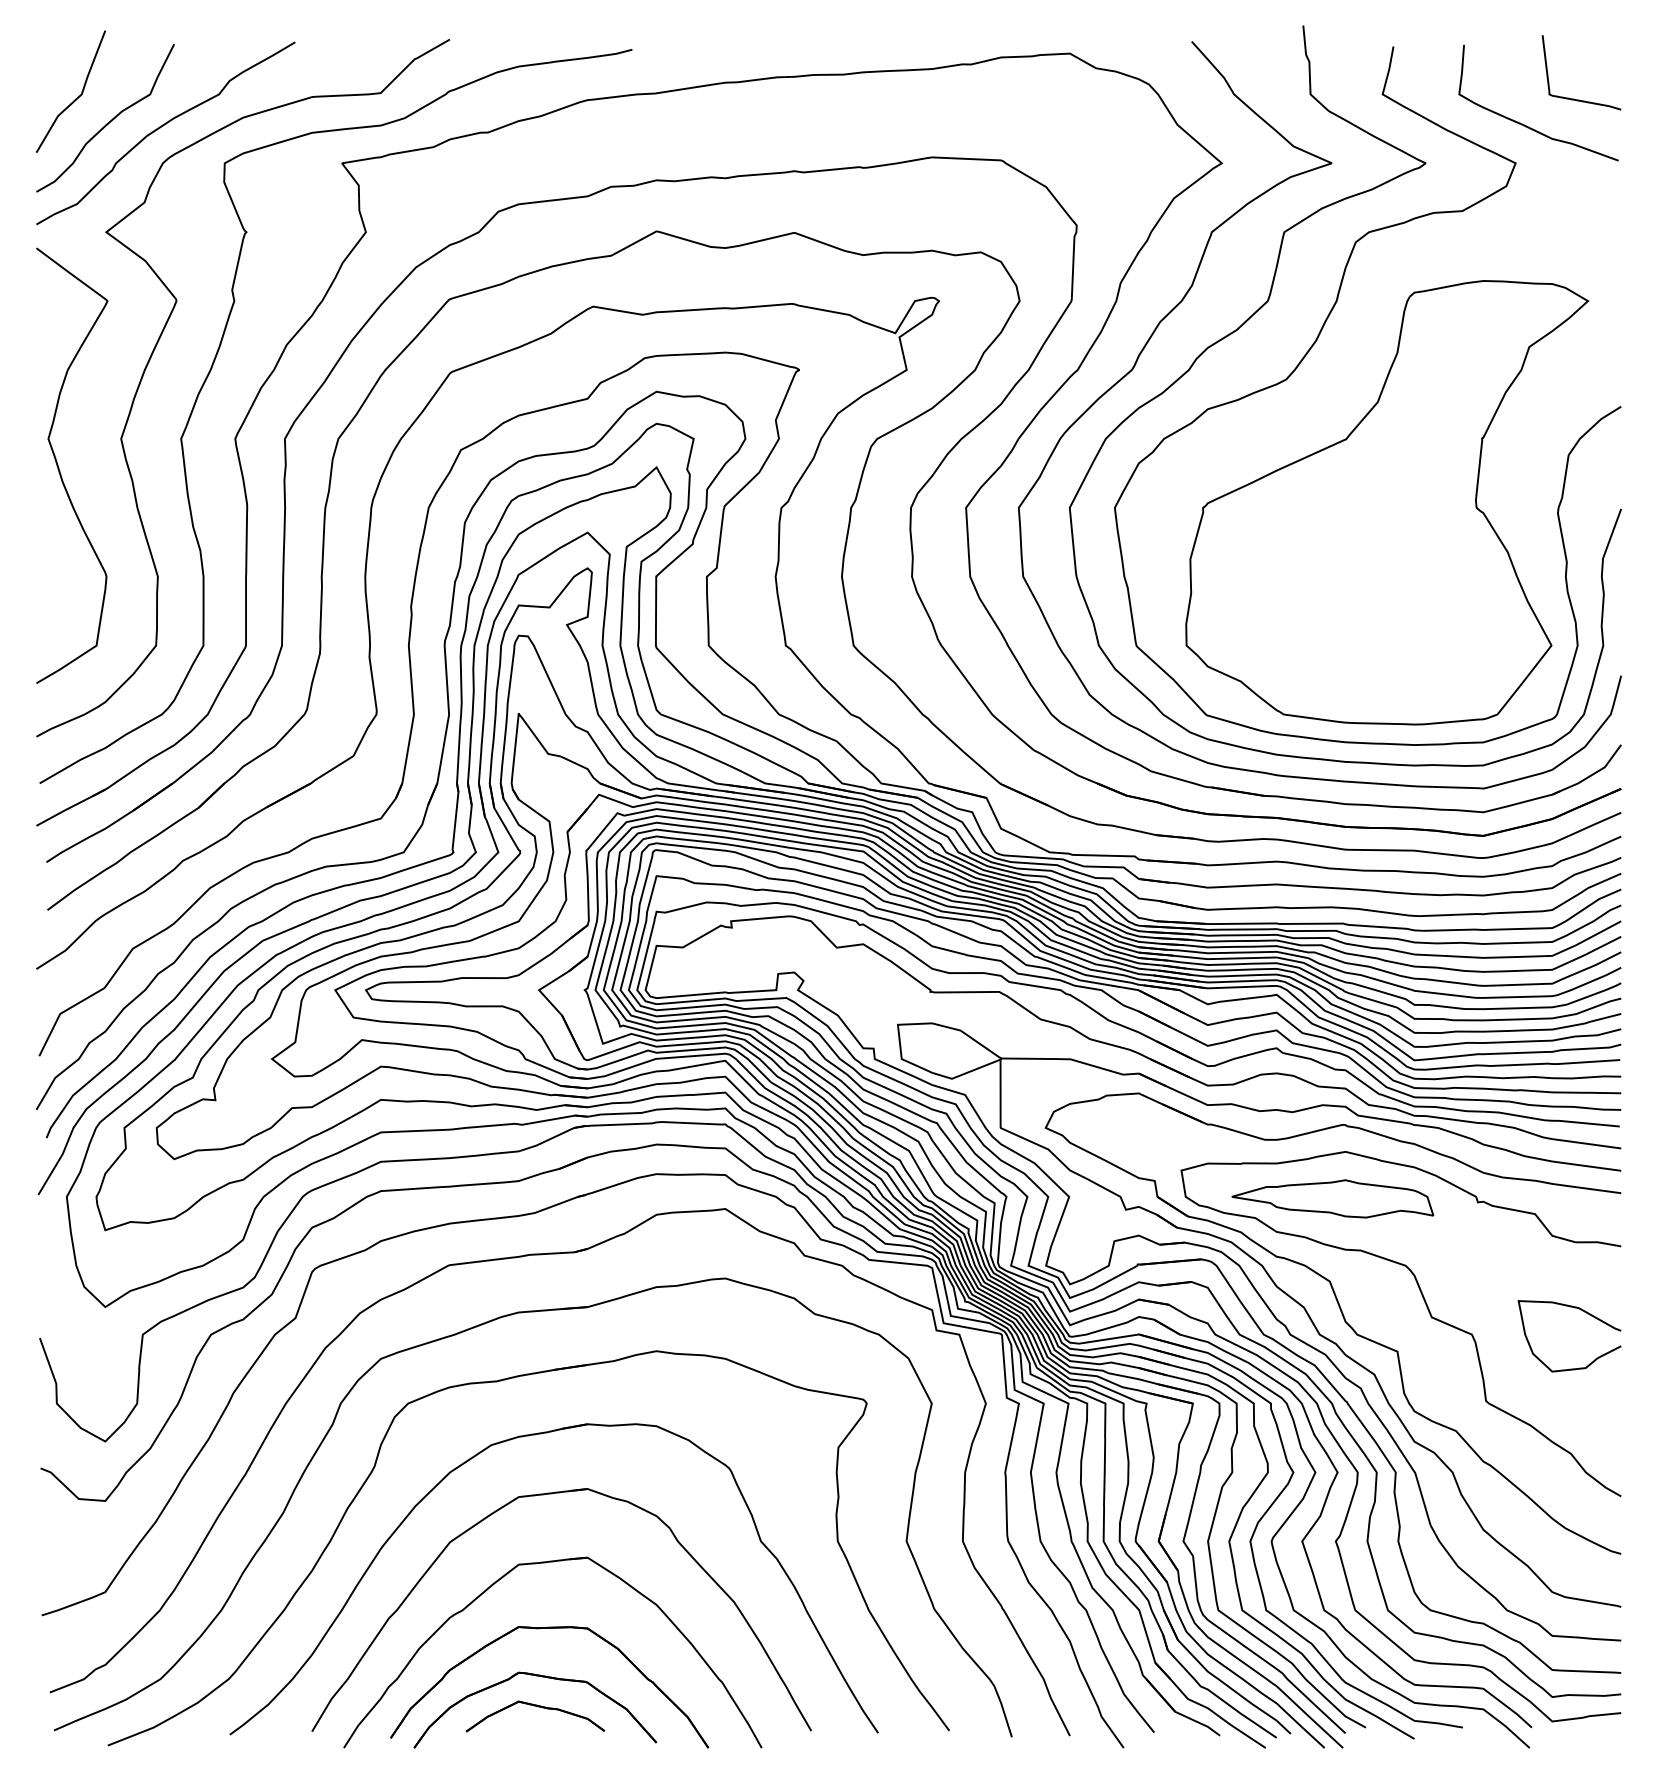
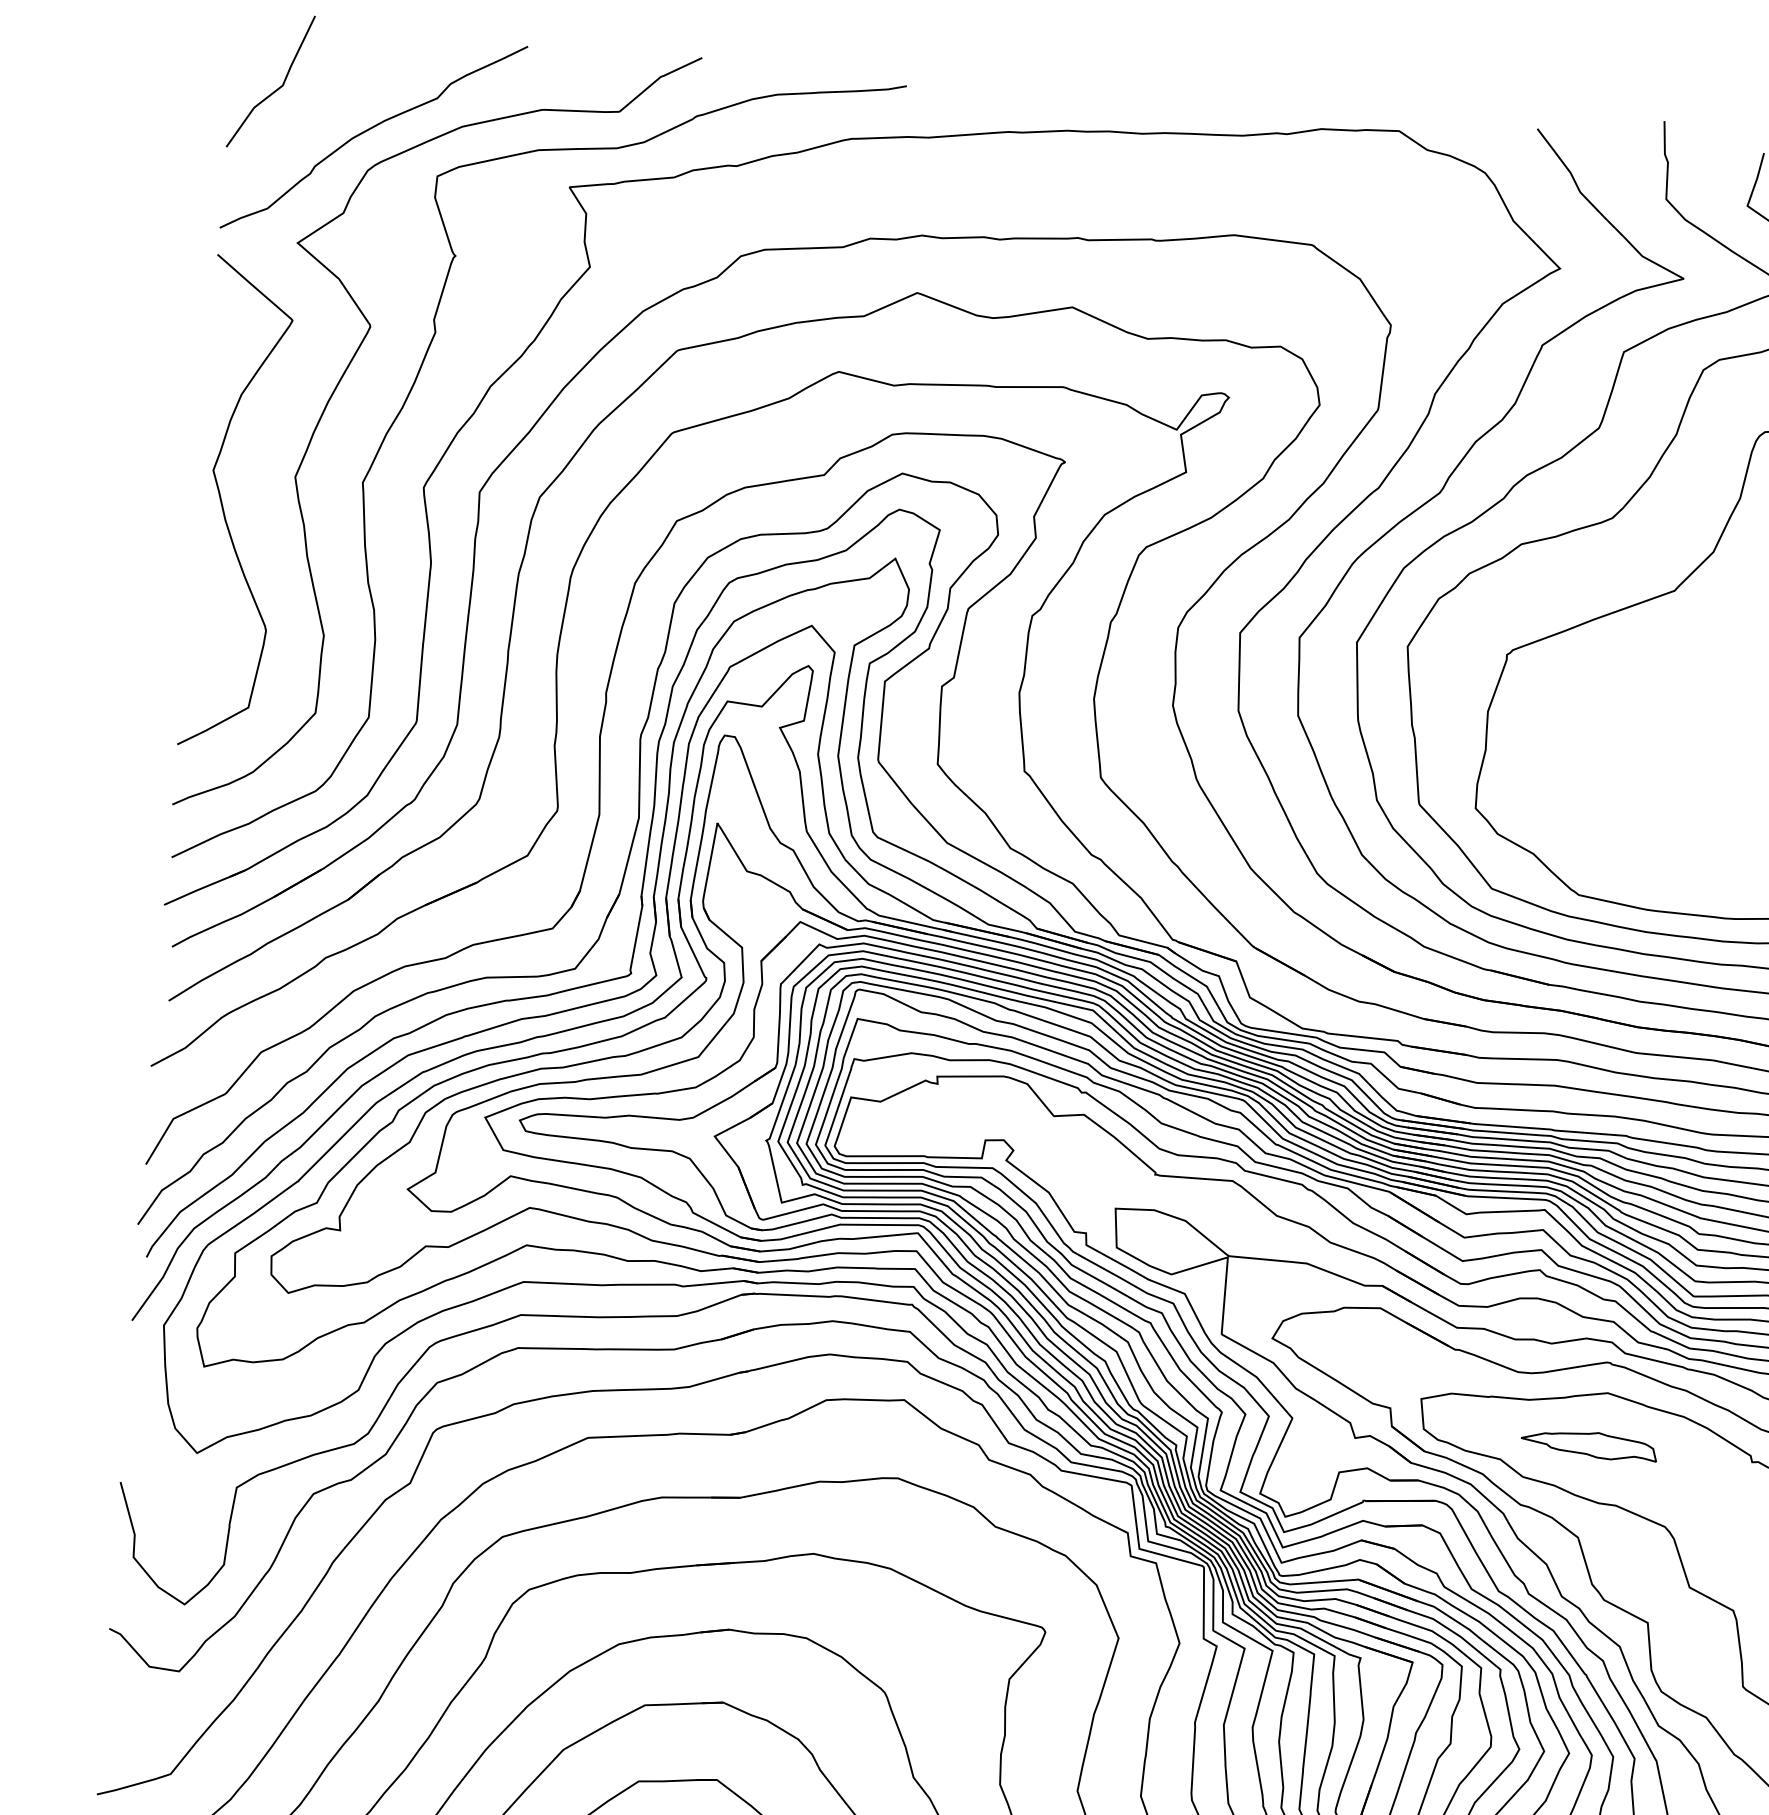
curve: (107, 122) -> (309, 119), removed
part: (1332, 1198) -> (1588, 1444), size x0.6

